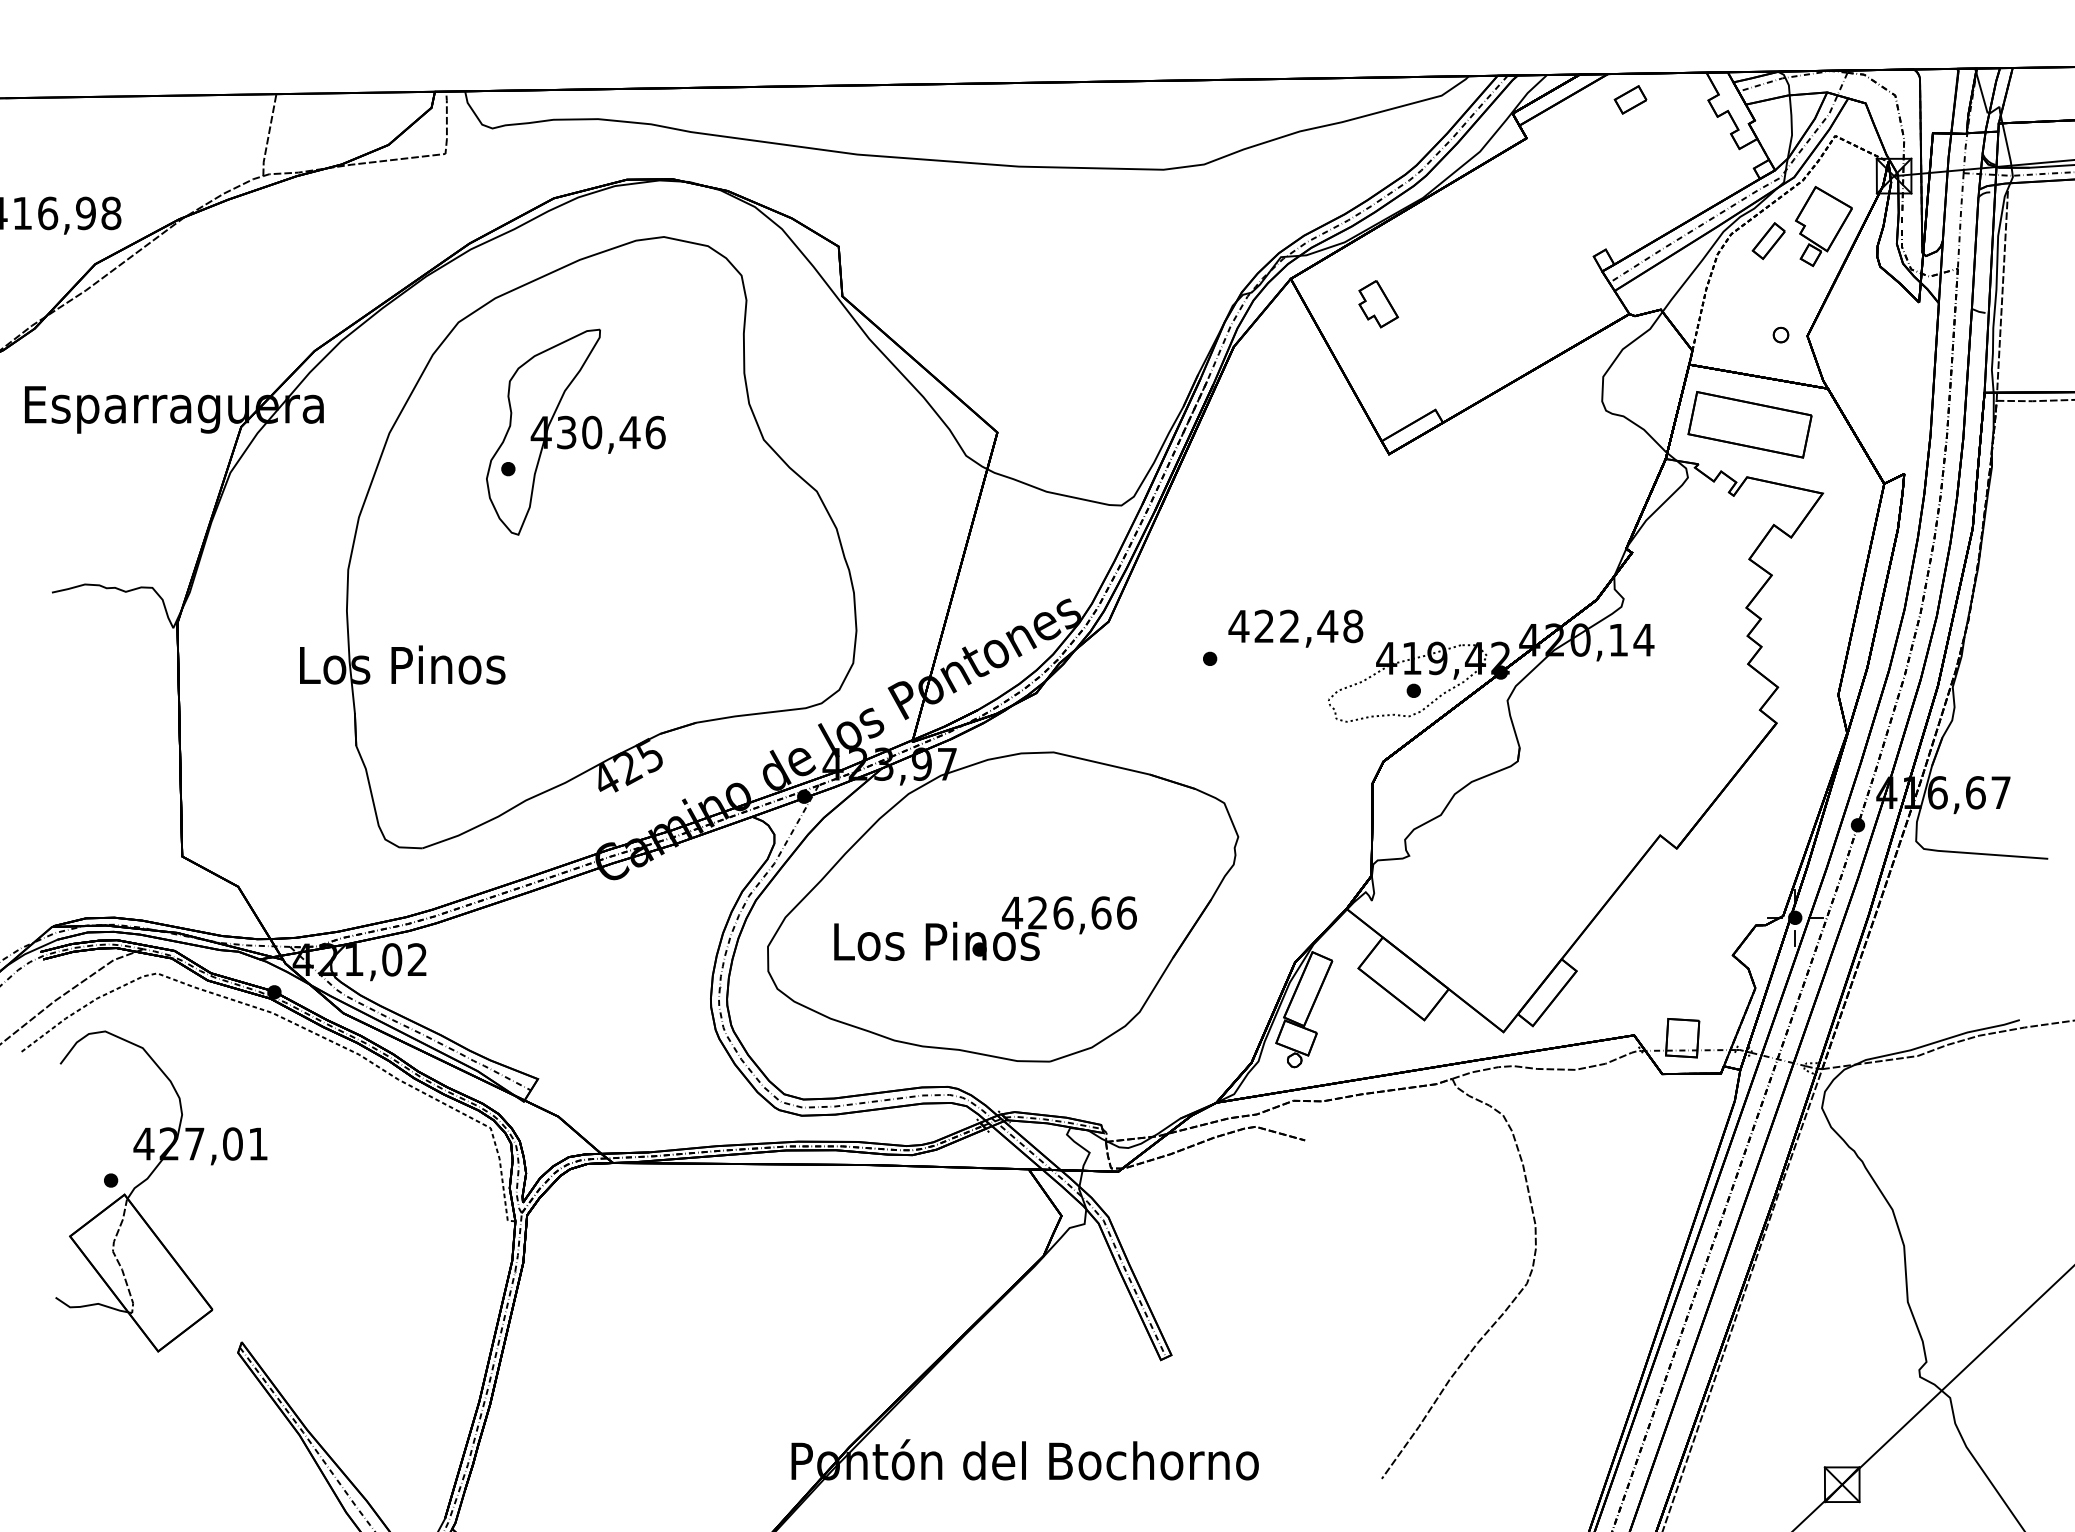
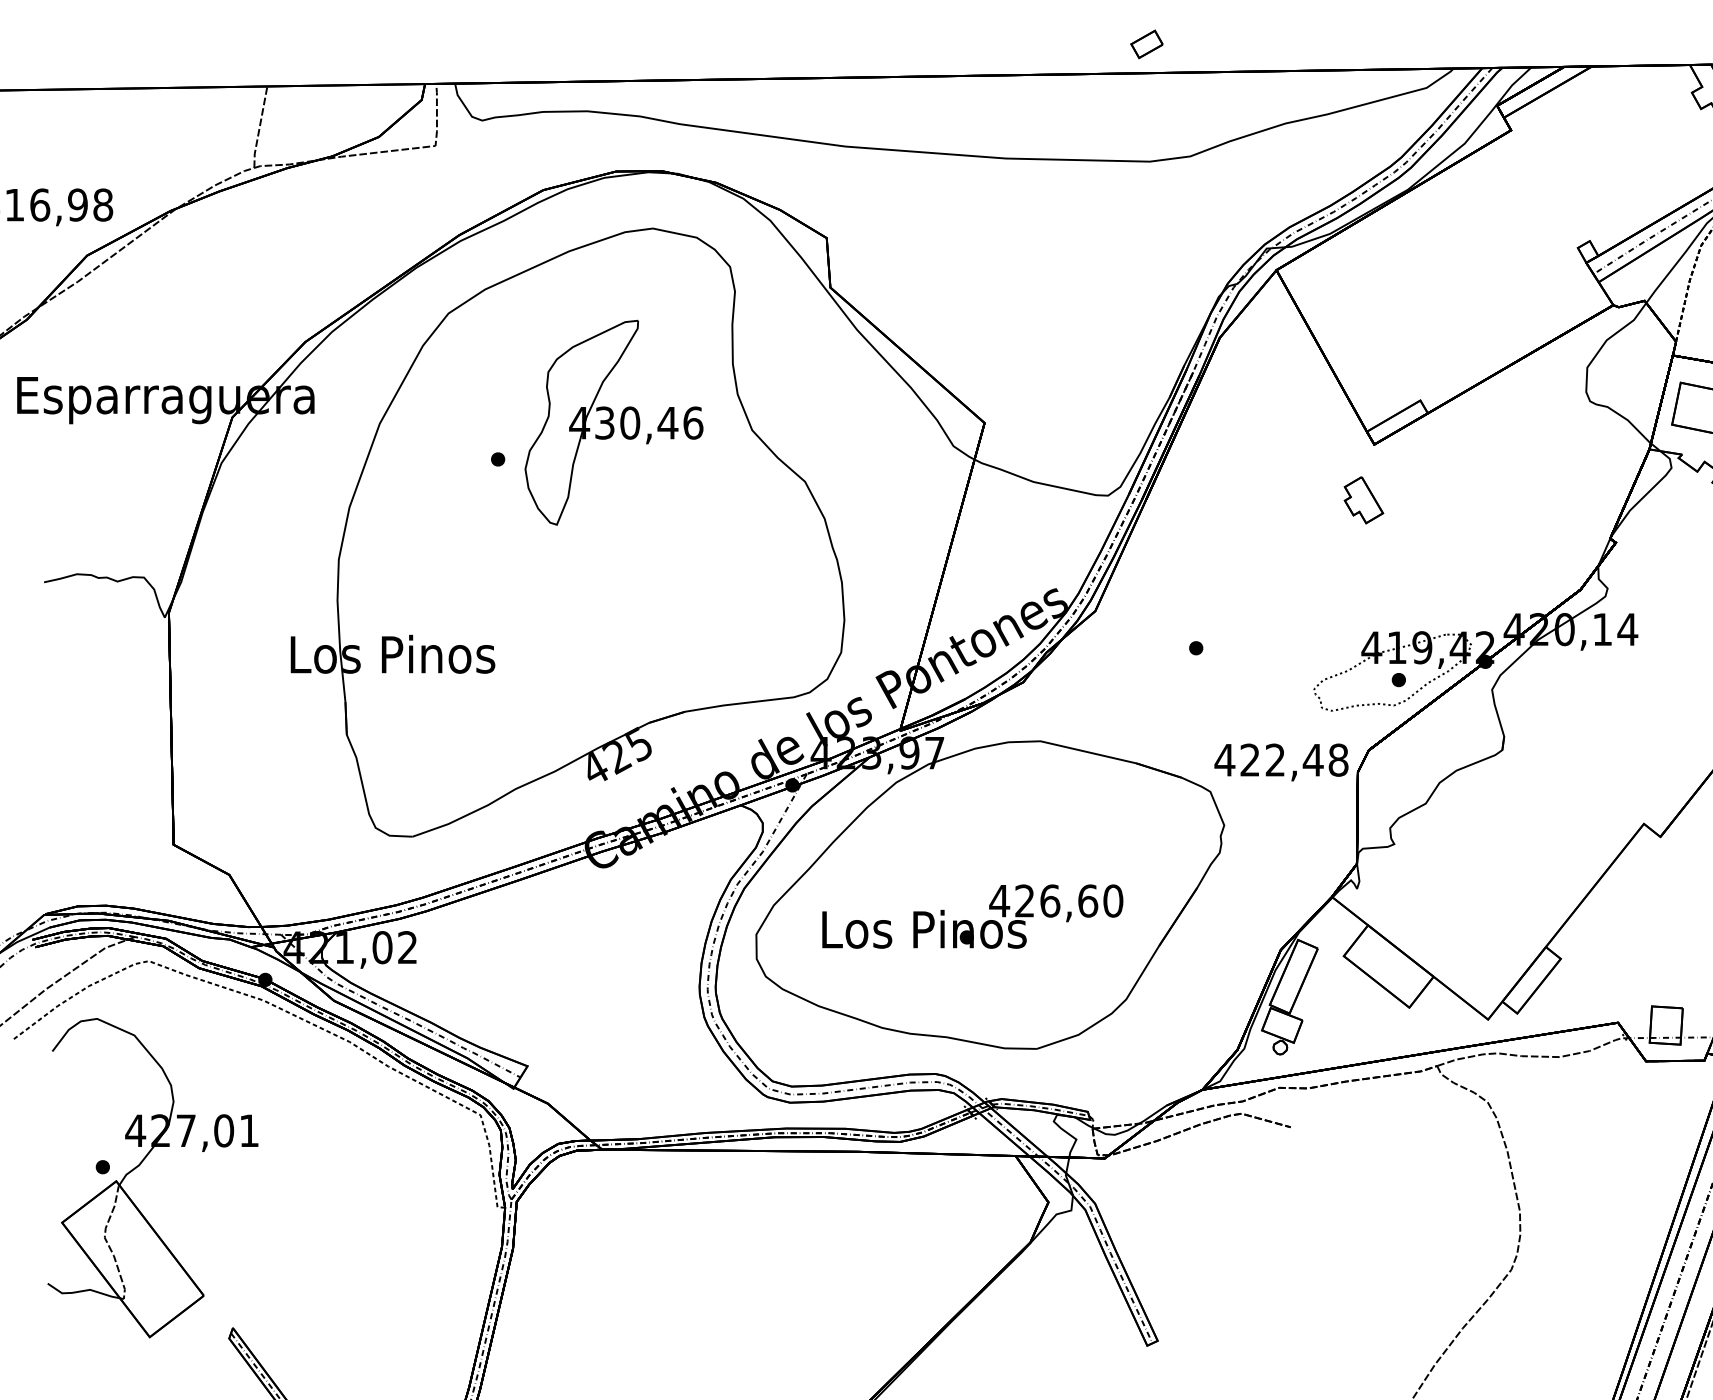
part: (1630, 99) -> (1146, 44), moved
part: (1378, 304) -> (1363, 500), moved
part: (575, 431) -> (613, 422), moved
text: (1295, 628) -> (1281, 762), moved
text: (1126, 912) -> (1113, 900), 426,66 -> 426,60

